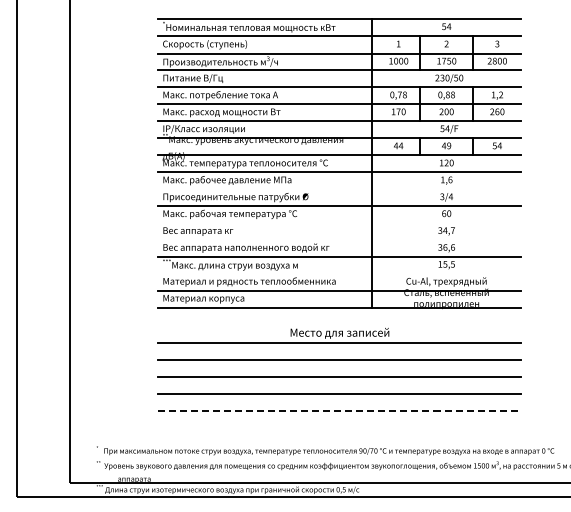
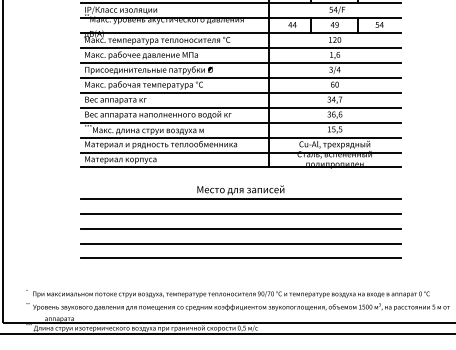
line: (339, 189) -> (240, 63), added
line: (339, 223) -> (240, 93), added
line: (339, 239) -> (240, 107), added
line: (339, 273) -> (240, 137), added
line: (340, 410) -> (241, 258), dashed -> solid

